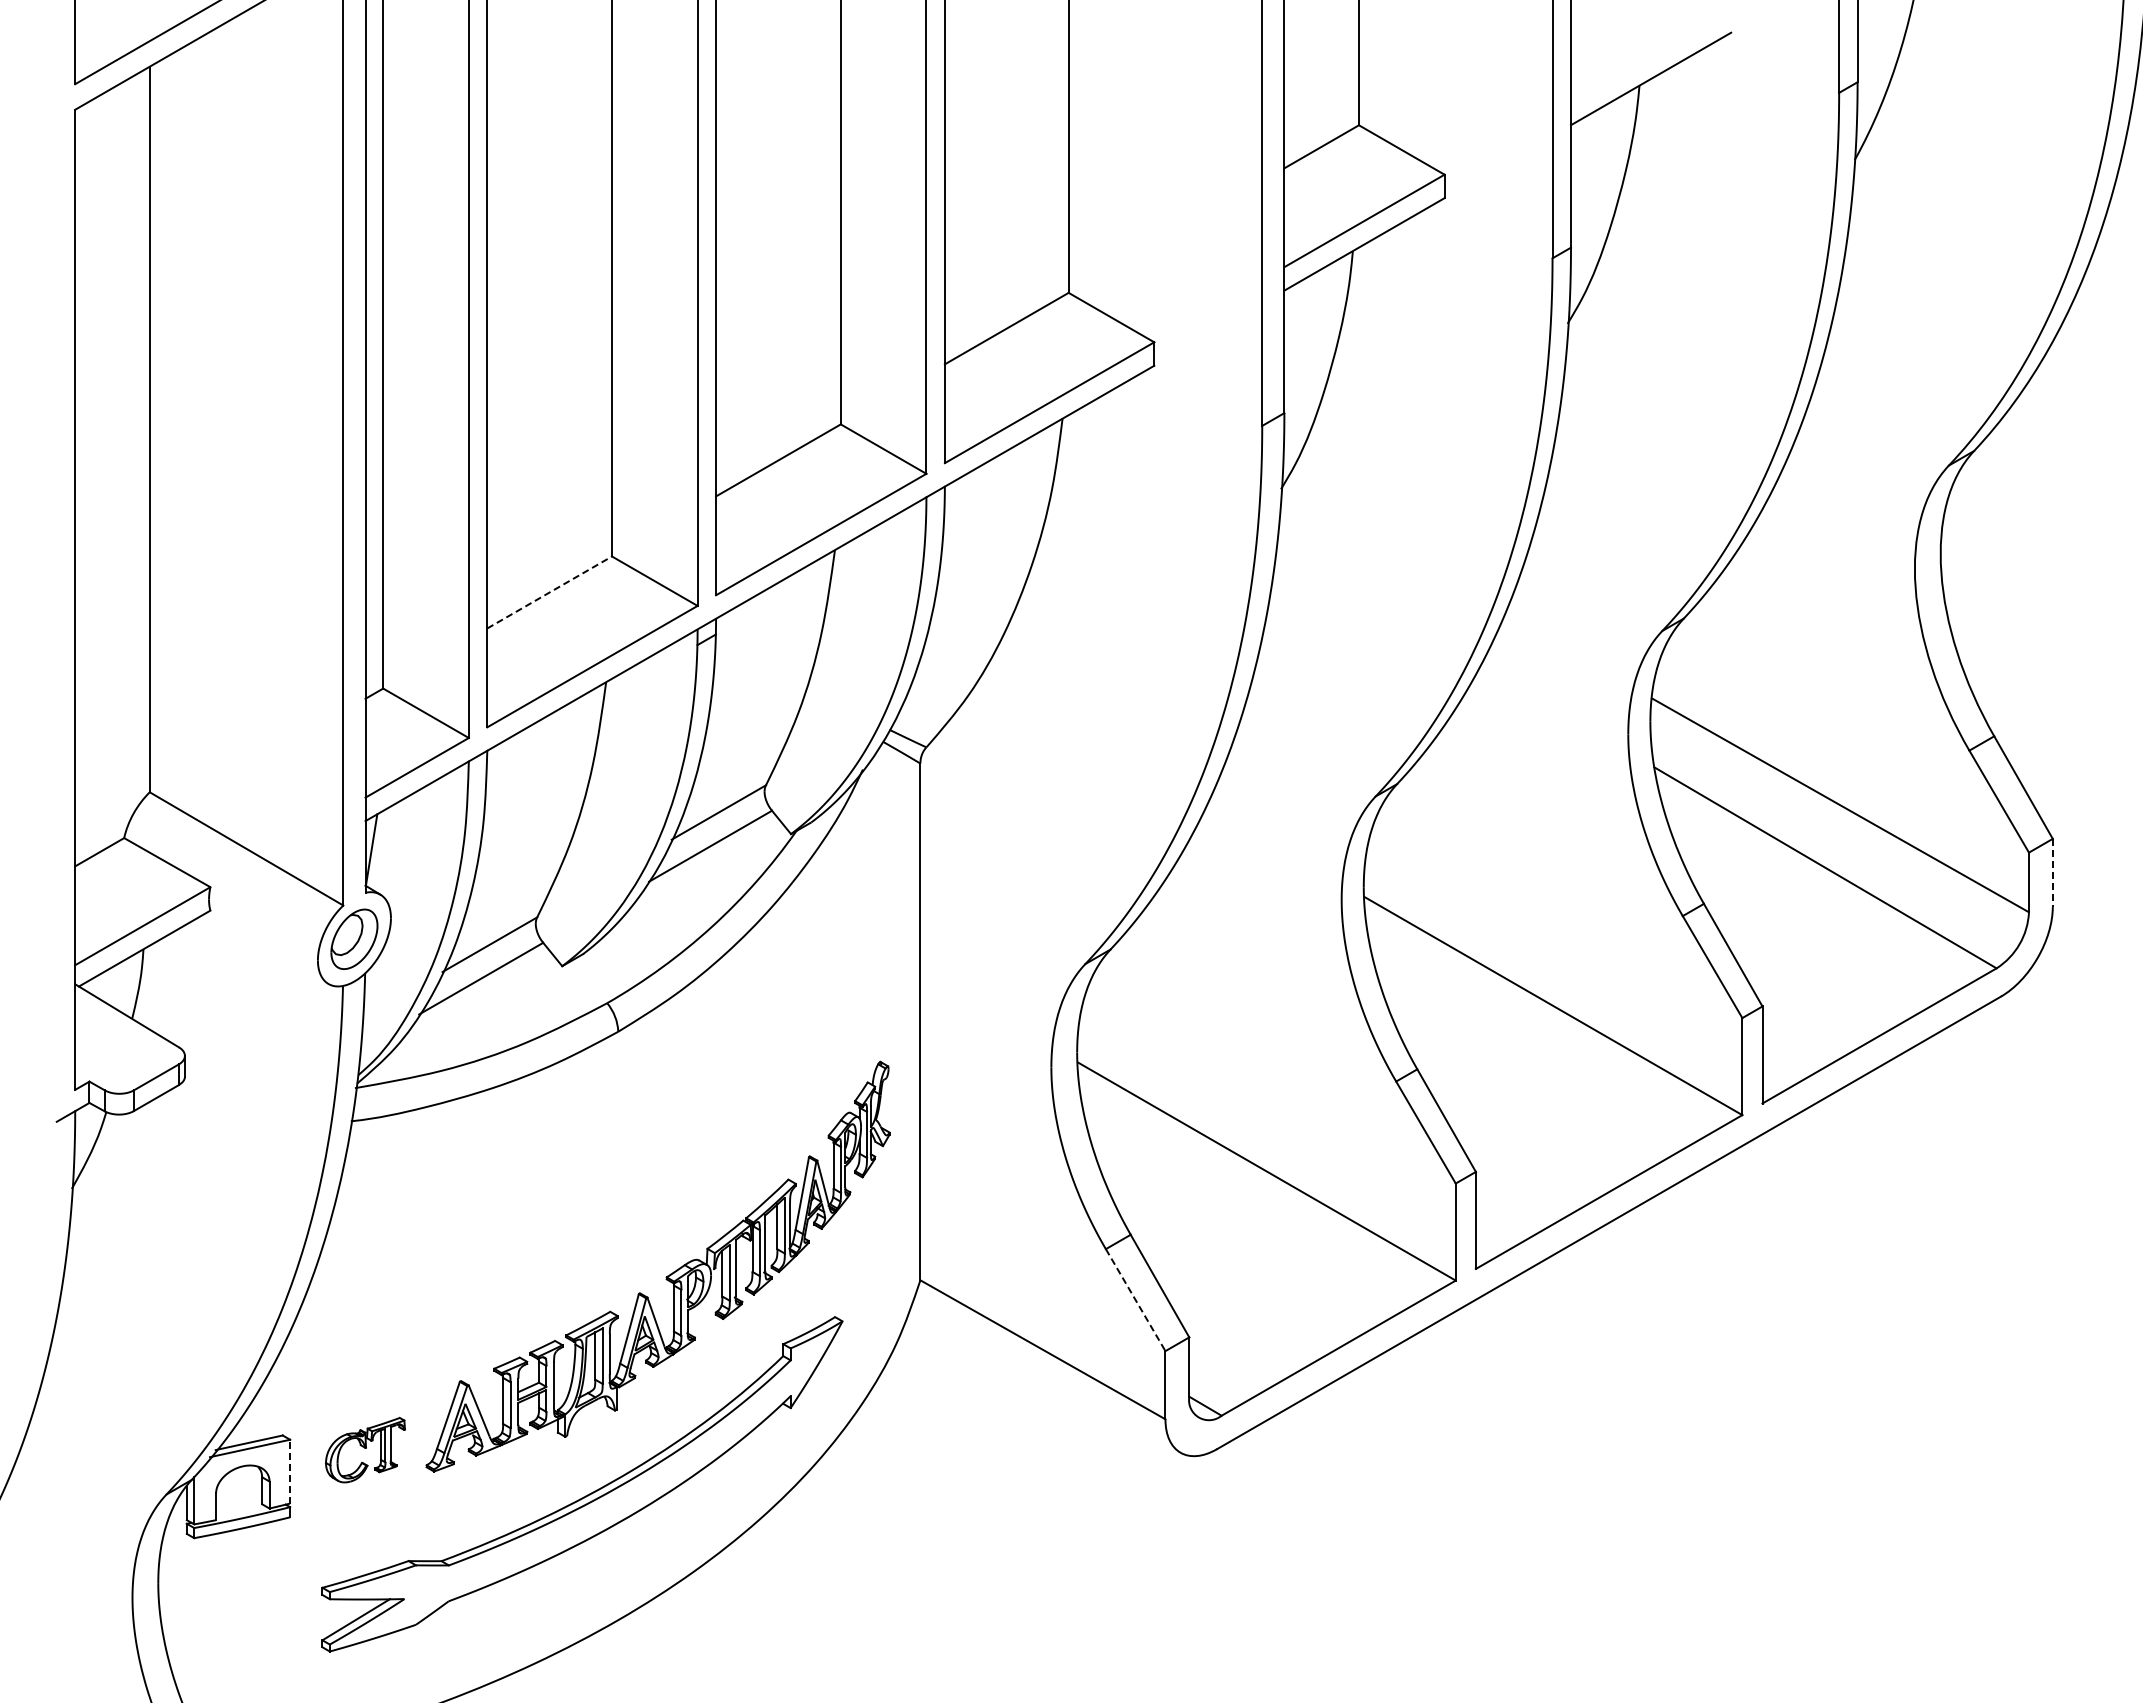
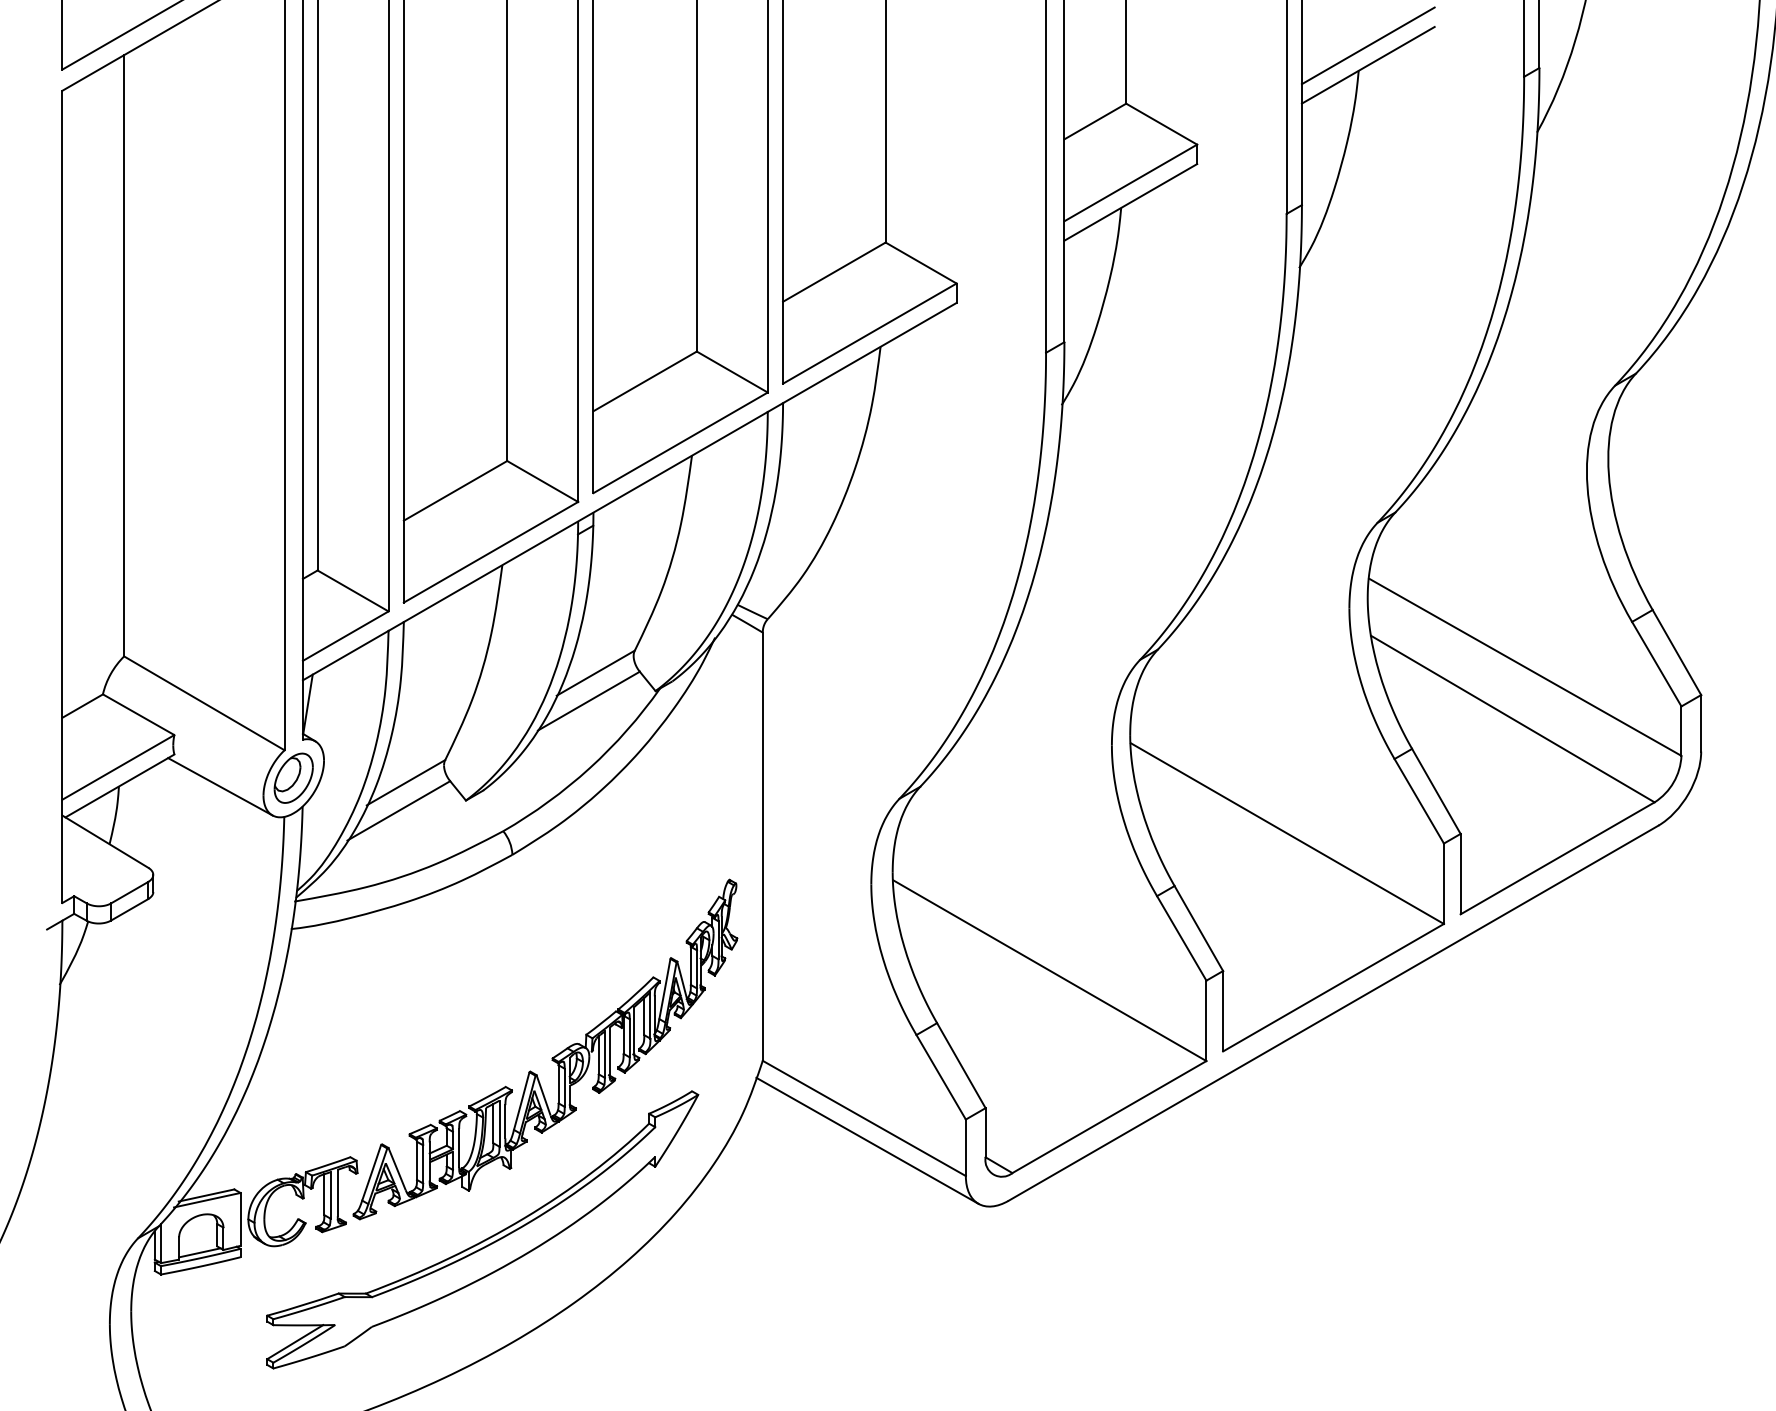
line: (1650, 55) -> (1367, 45), added
line: (550, 592) -> (456, 490), dashed -> solid
line: (2052, 873) -> (1700, 723), dashed -> solid
line: (265, 949) -> (220, 786), added
line: (1135, 1300) -> (941, 1077), dashed -> solid
line: (1046, 1376) -> (867, 1140), added
part: (365, 1449) -> (302, 1201), size x1.67
line: (290, 1471) -> (240, 1219), dashed -> solid
line: (241, 1511) -> (200, 1252), added

